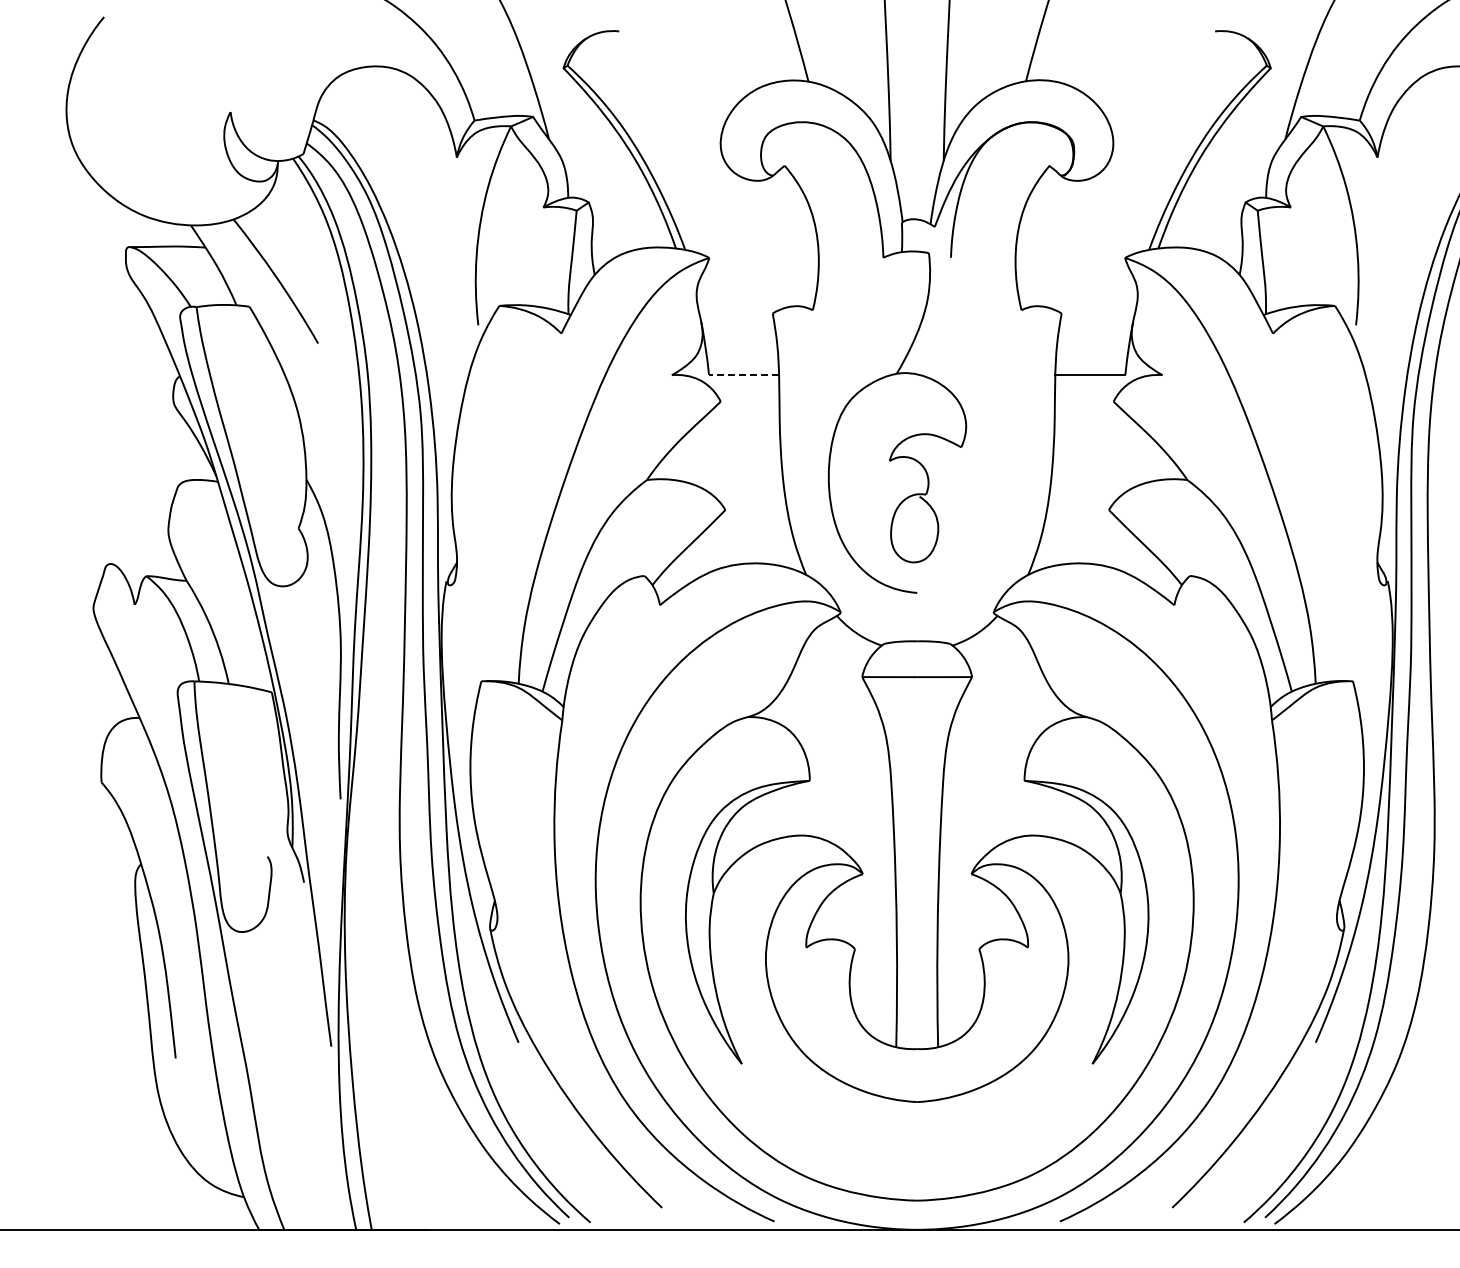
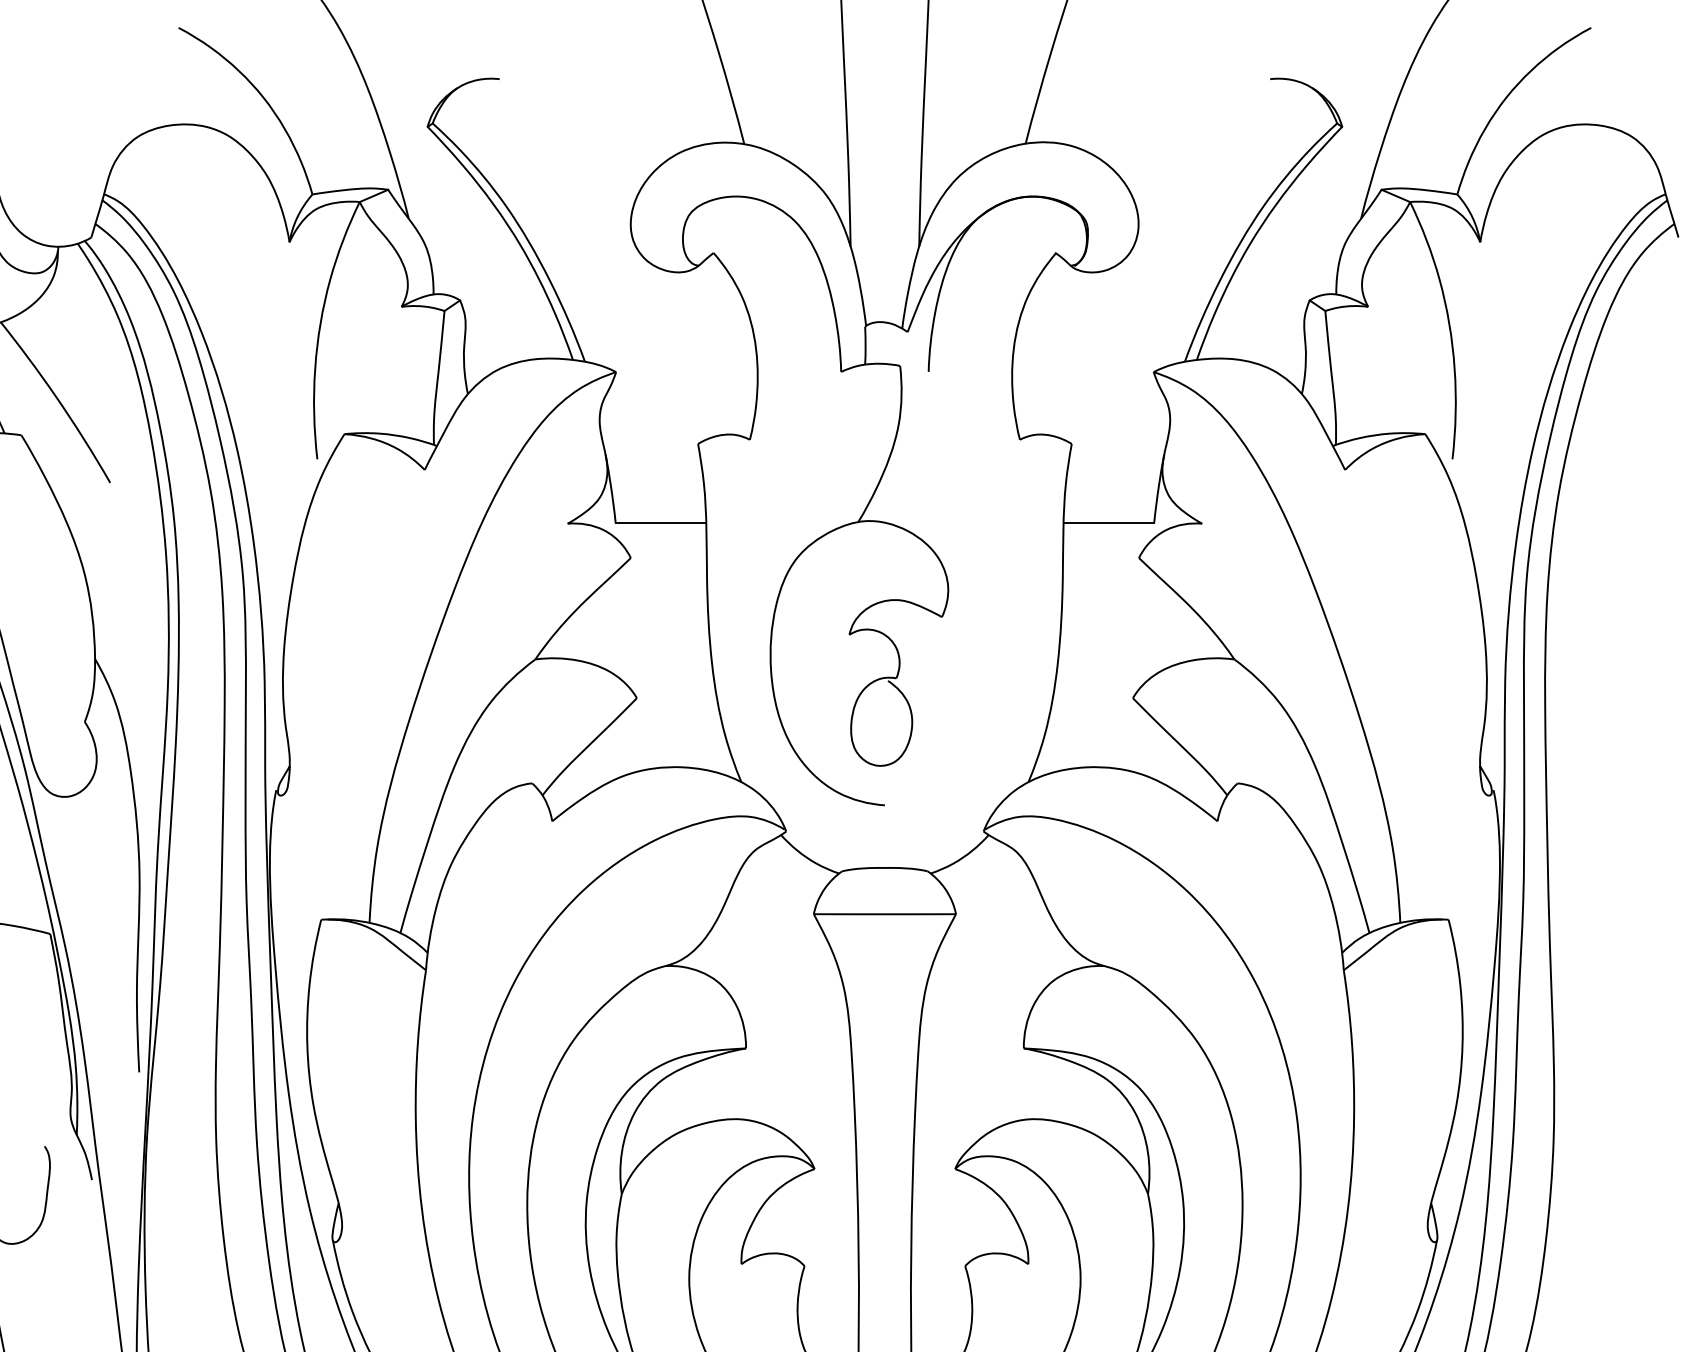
line: (743, 374) -> (660, 522), dashed -> solid

